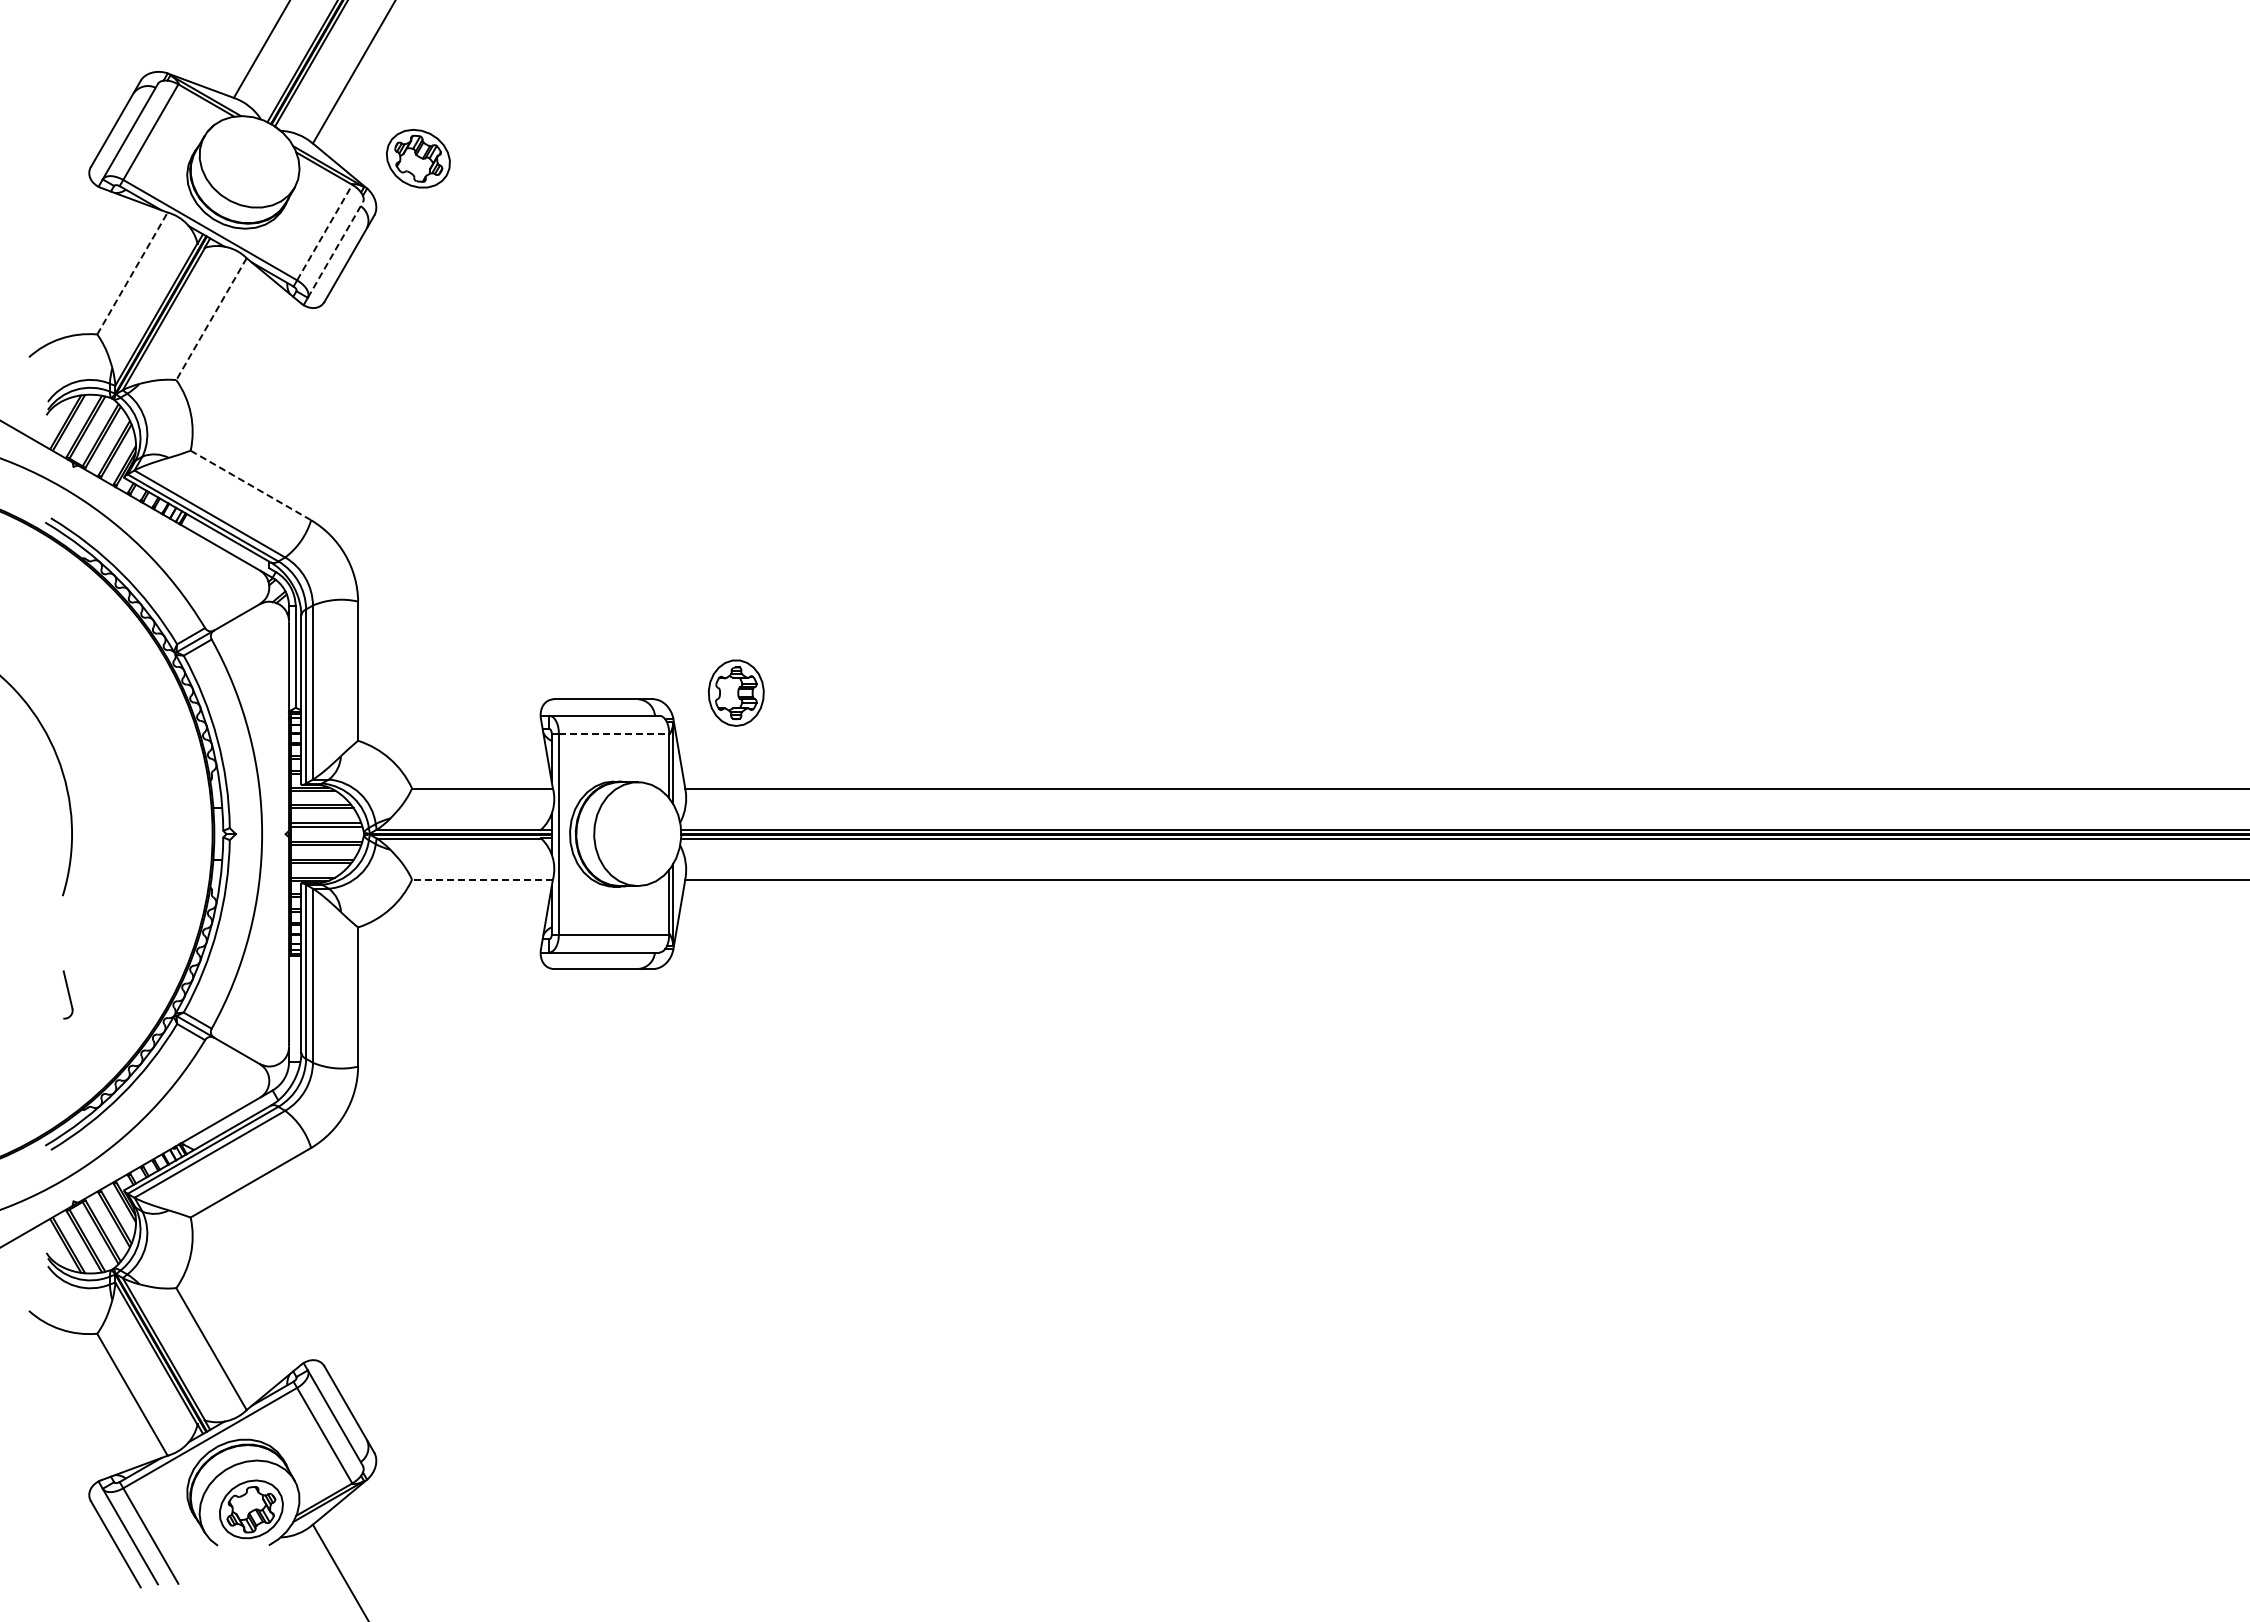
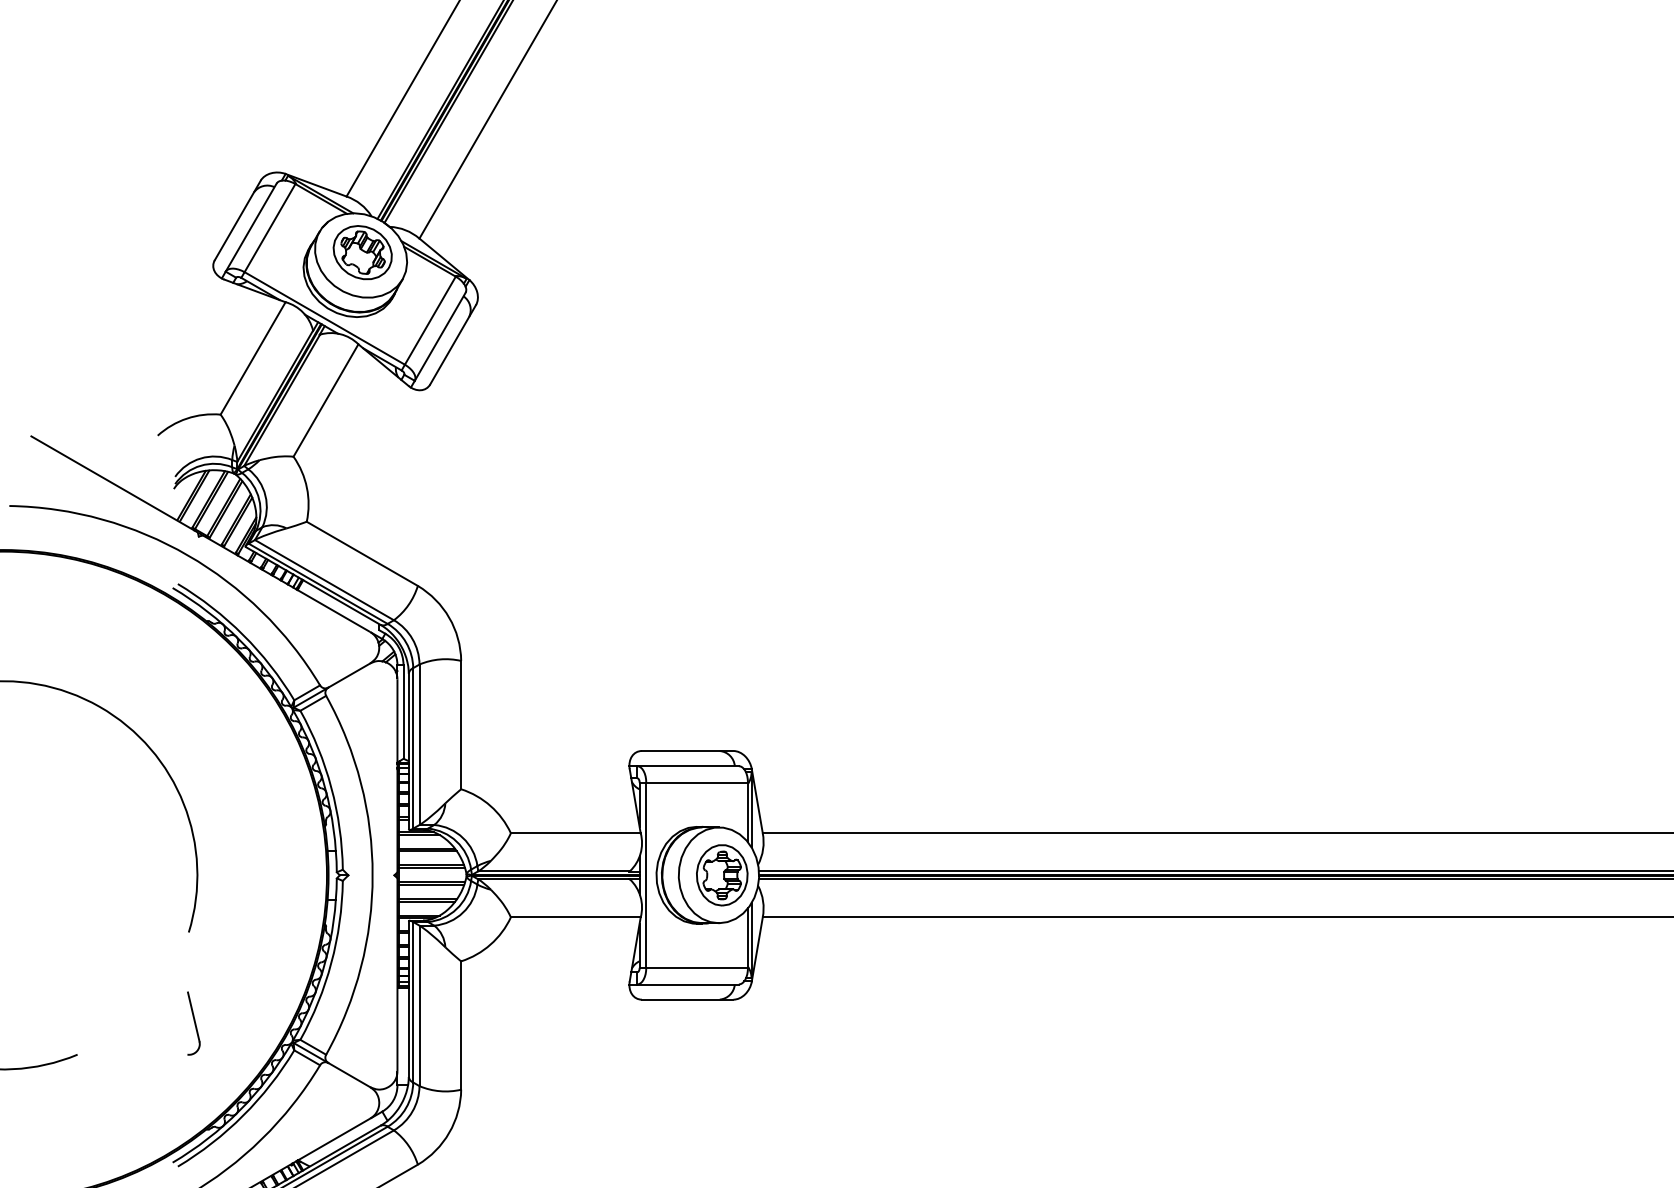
part: (417, 158) -> (361, 252), moved
line: (324, 232) -> (430, 320), dashed -> solid
line: (335, 249) -> (440, 336), dashed -> solid
line: (132, 273) -> (253, 358), dashed -> solid
line: (211, 319) -> (325, 400), dashed -> solid
line: (250, 485) -> (361, 553), dashed -> solid
part: (735, 692) -> (721, 874), moved
line: (614, 733) -> (697, 782), dashed -> solid
line: (481, 879) -> (574, 917), dashed -> solid
part: (67, 994) -> (193, 1023), size x1.43

